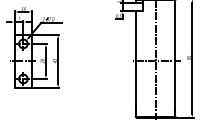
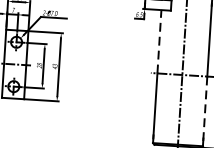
line: (135, 35) -> (158, 40), solid -> dashed
line: (175, 87) -> (205, 109), solid -> dashed

